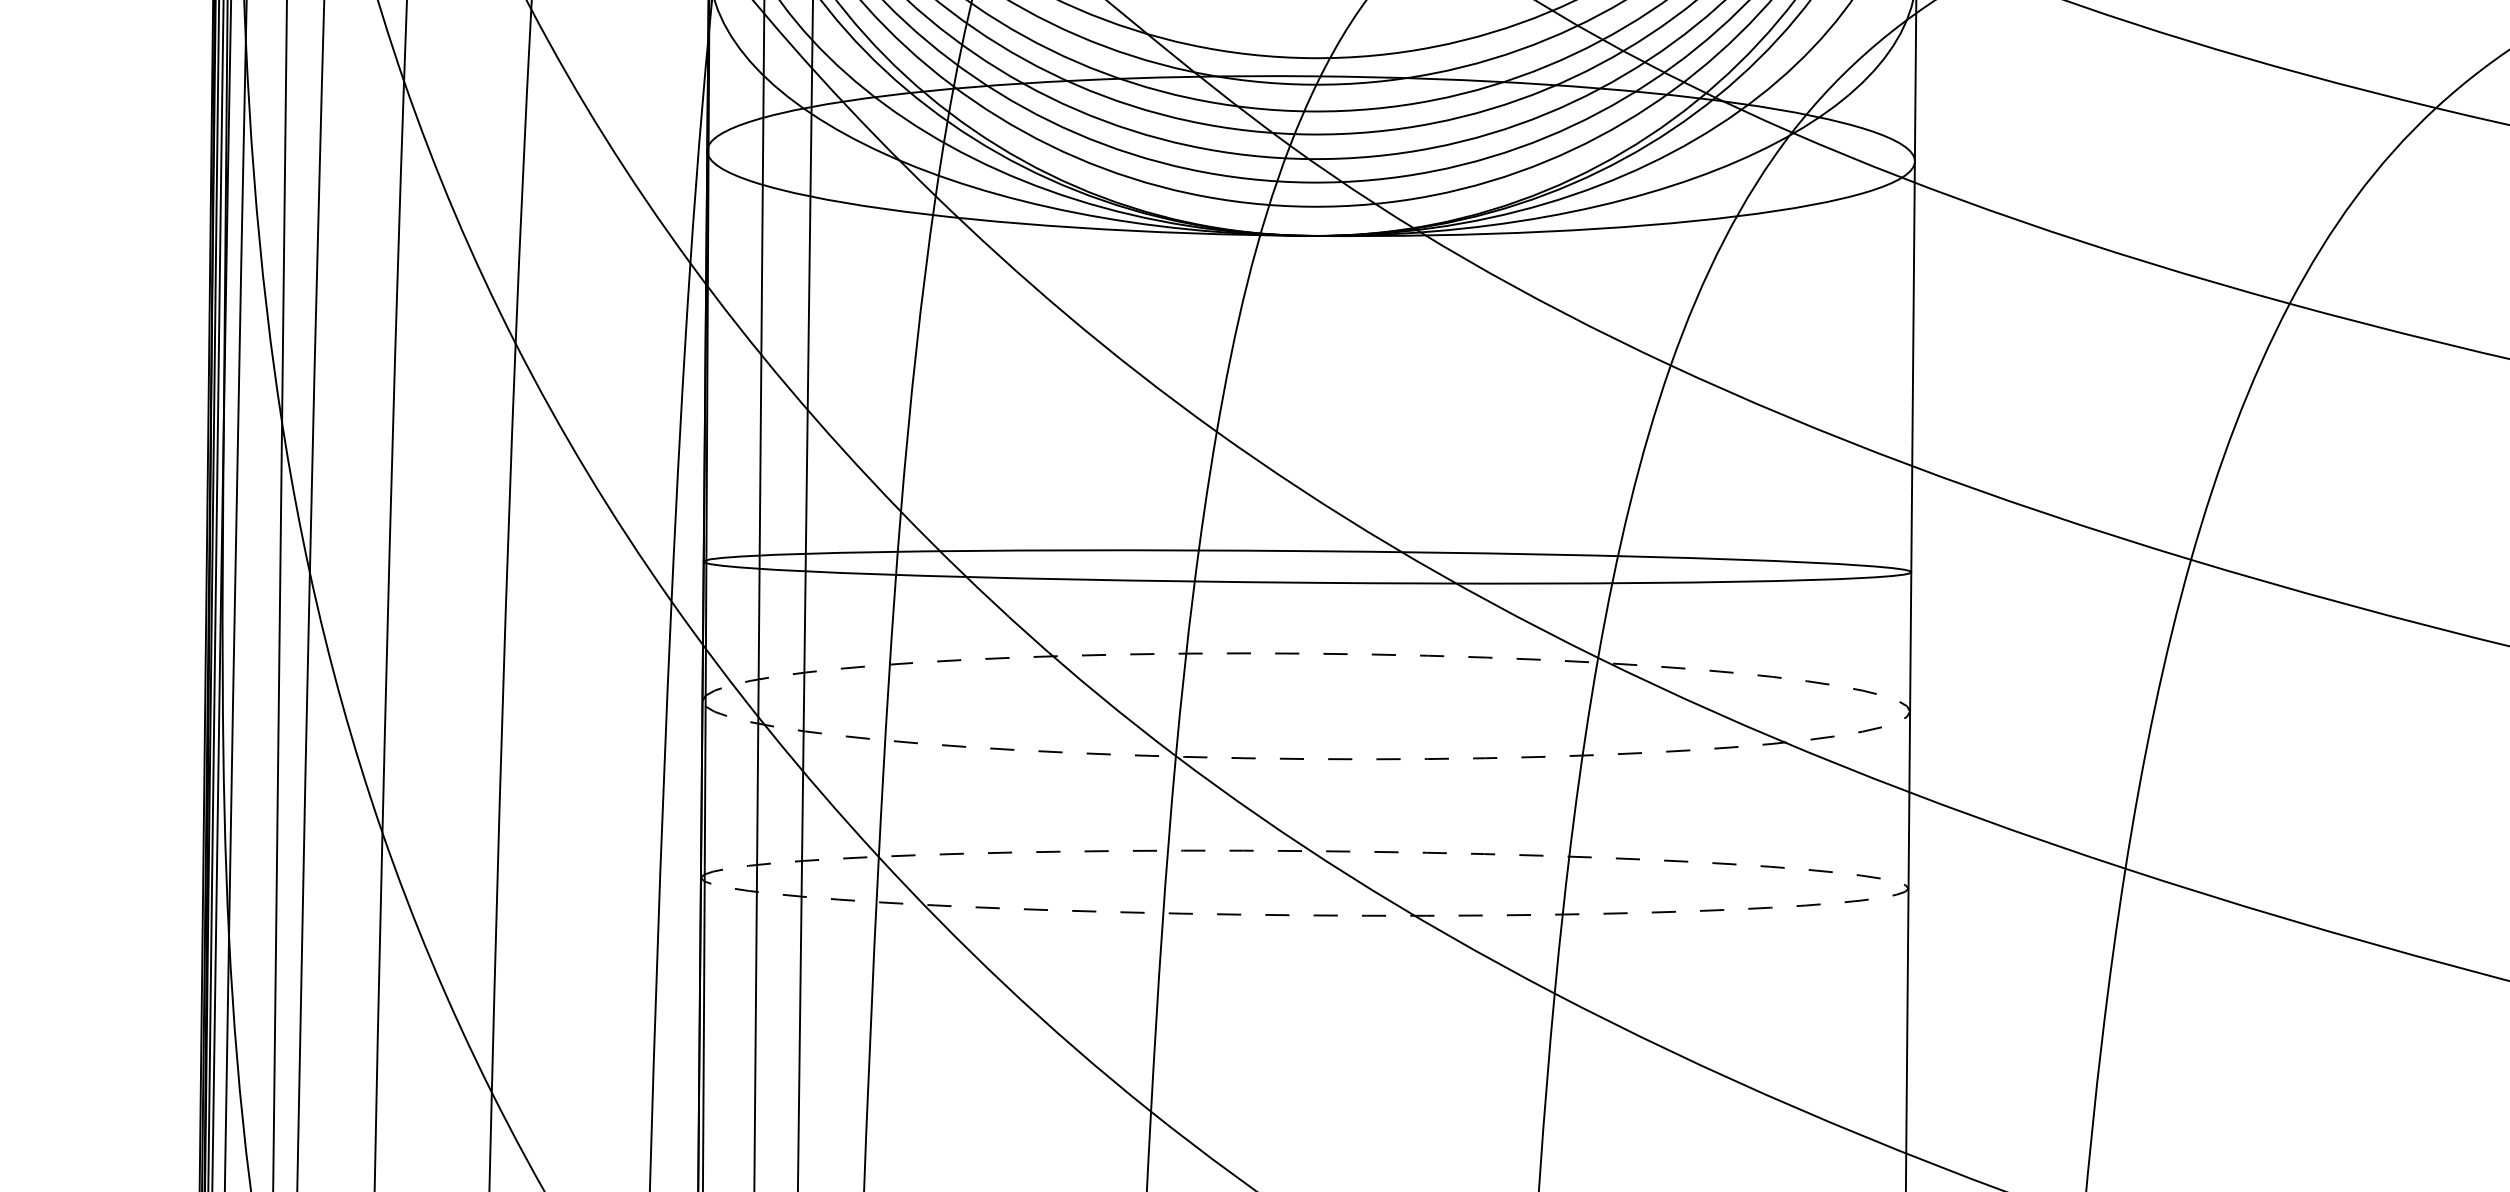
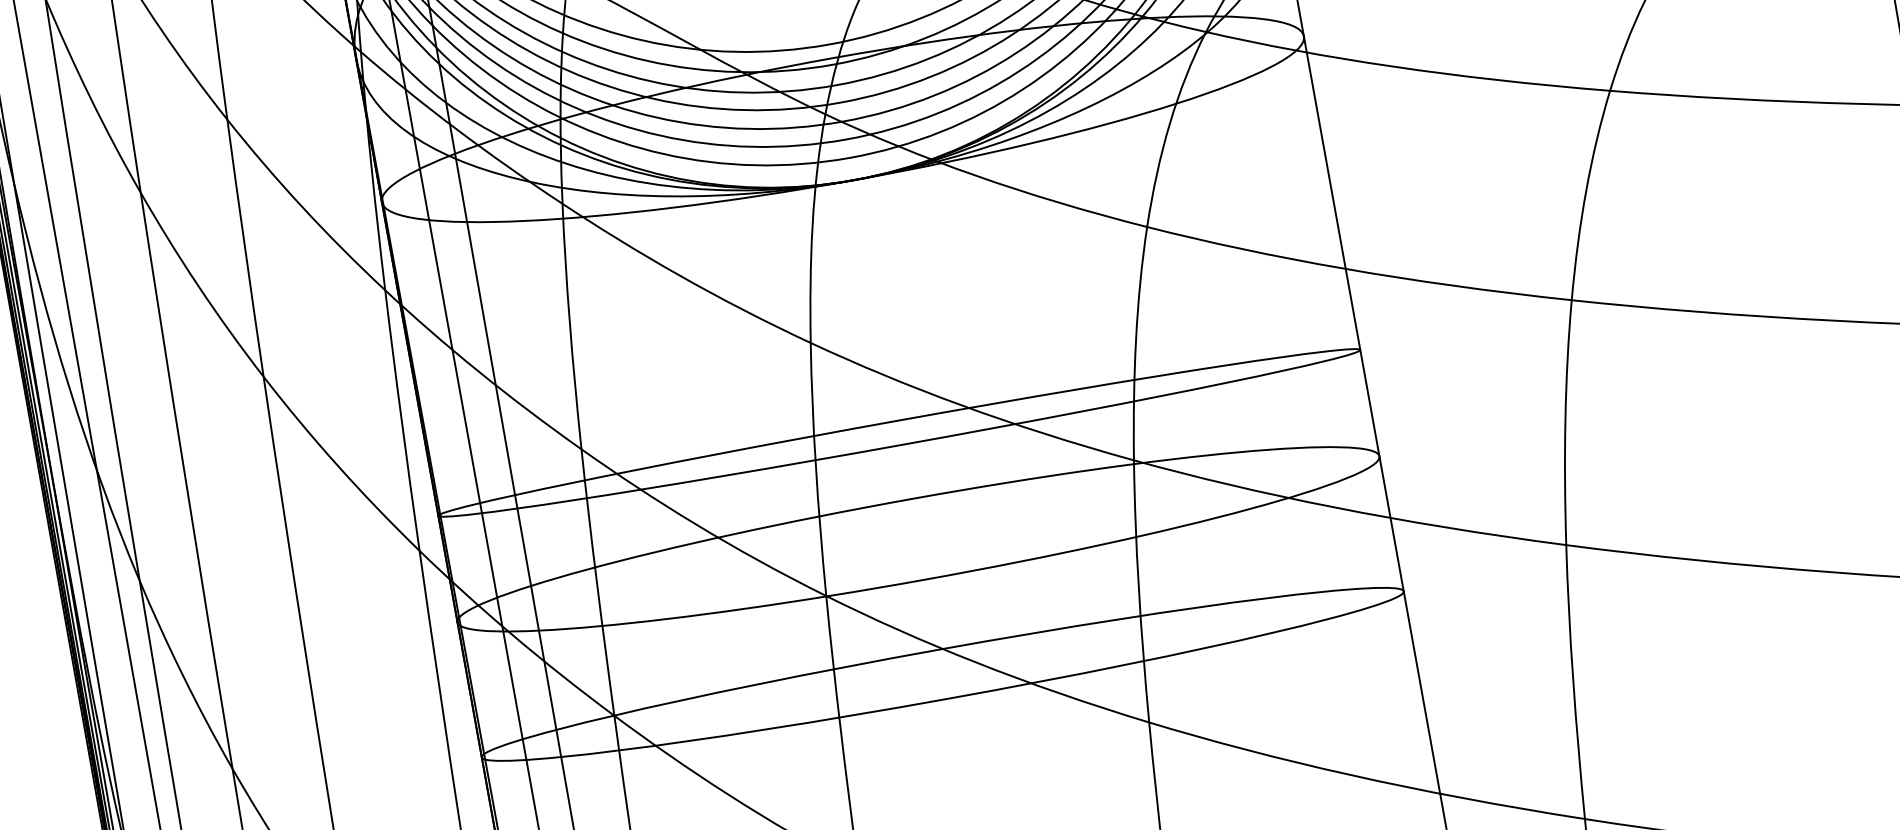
circle: (1306, 706) -> (918, 539), dashed -> solid
circle: (1304, 882) -> (942, 673), dashed -> solid

